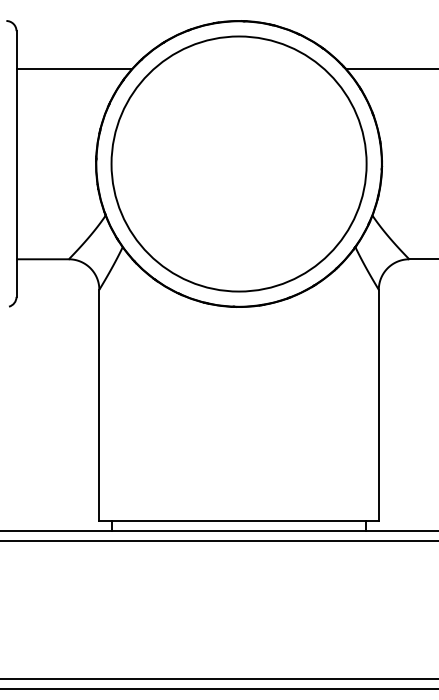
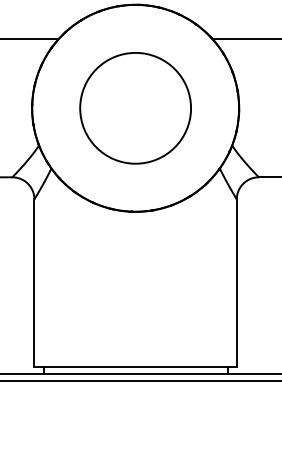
circle: (238, 163) -> (135, 107), size x0.6

